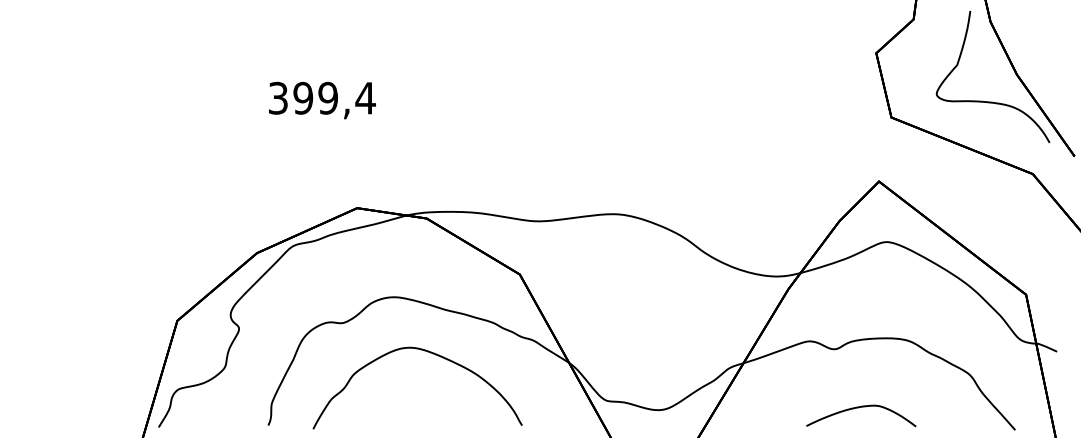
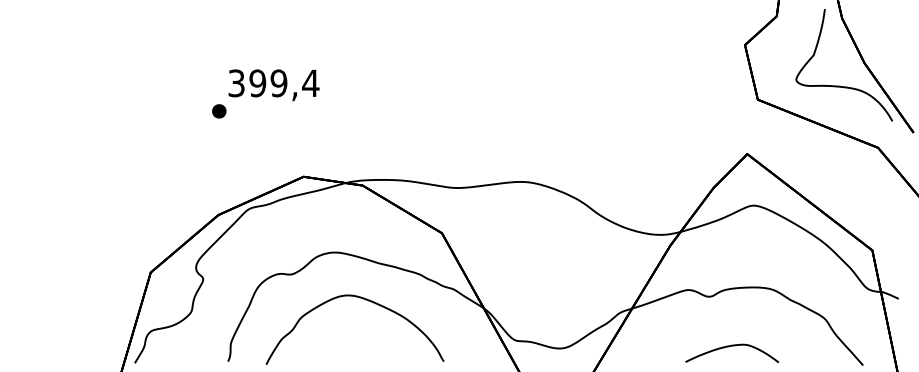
part: (257, 130) -> (218, 110), added

